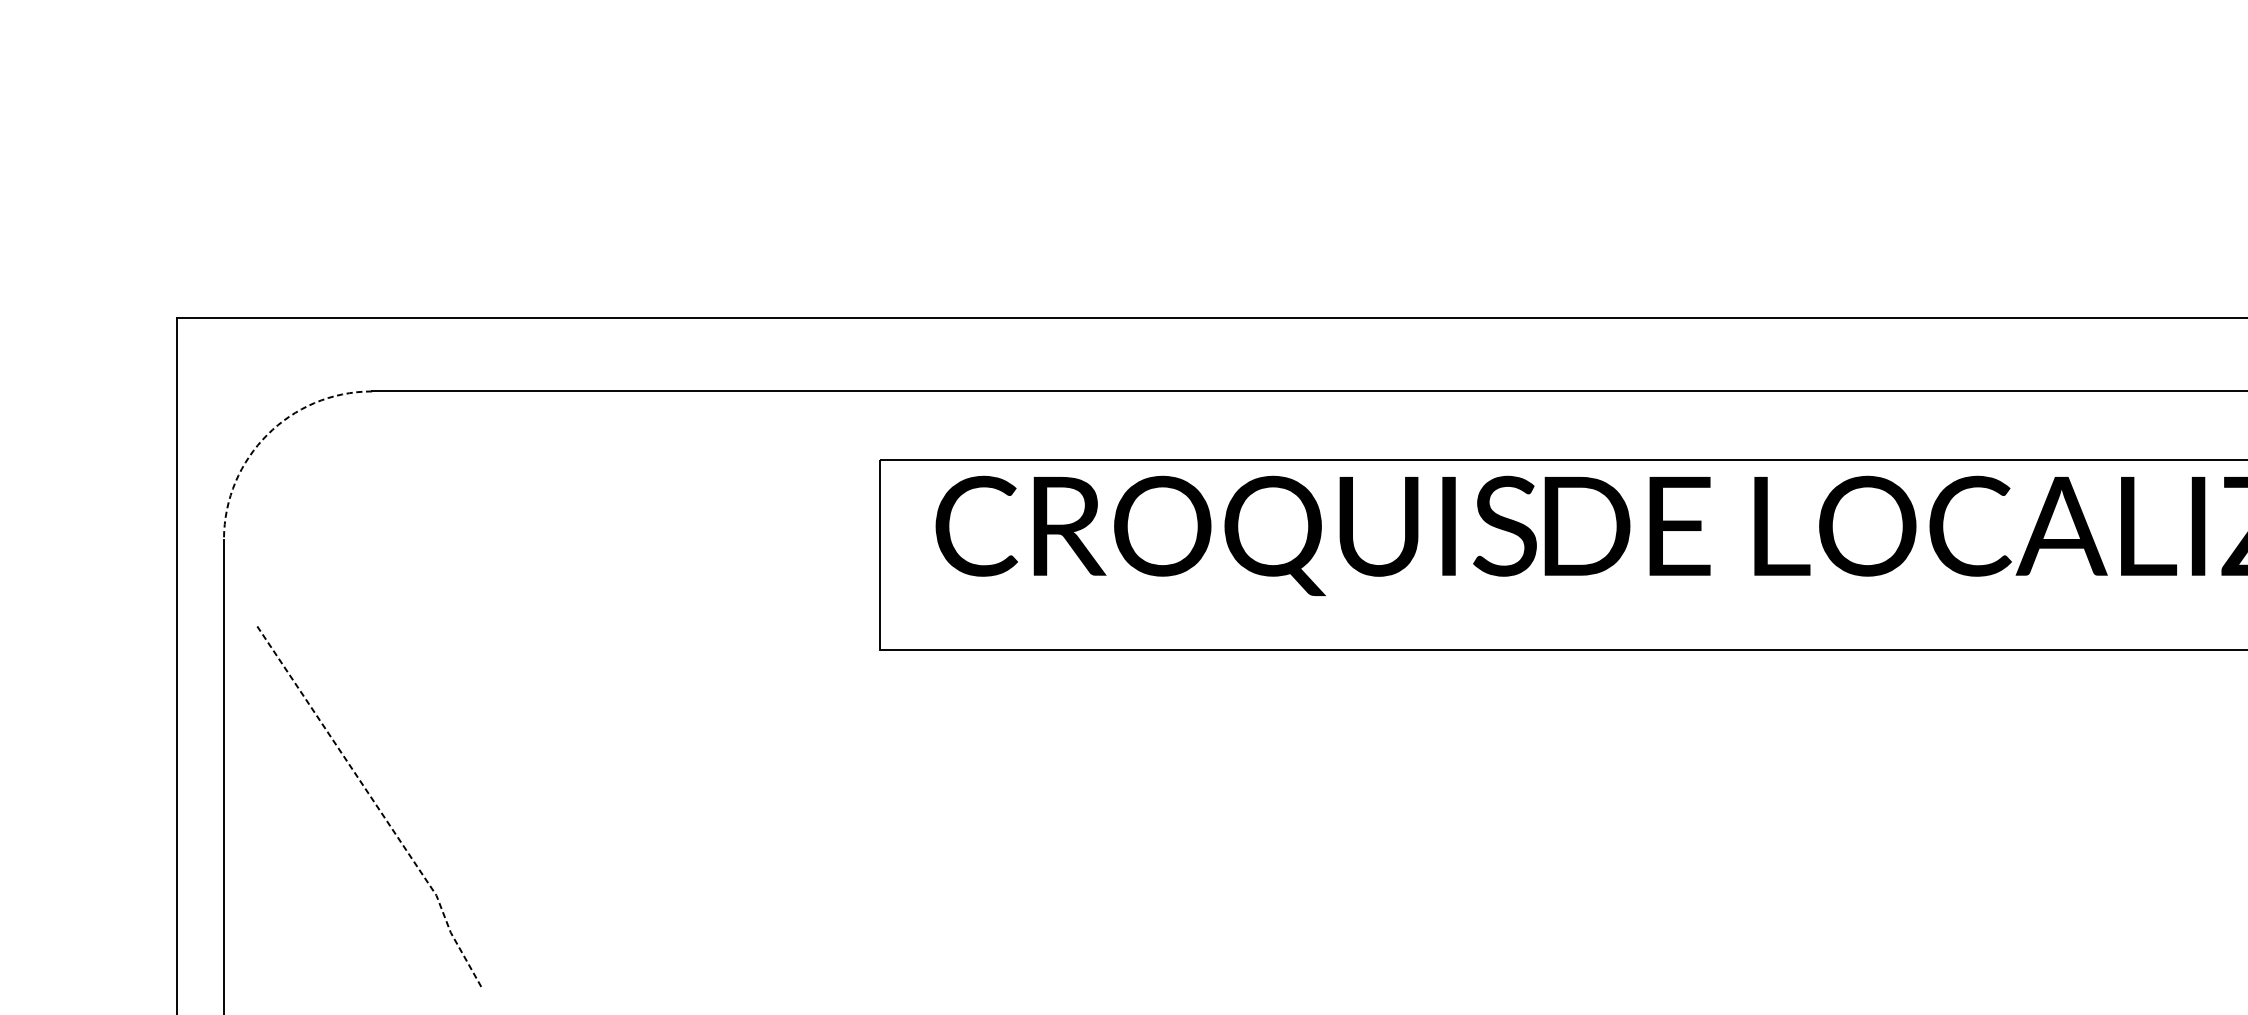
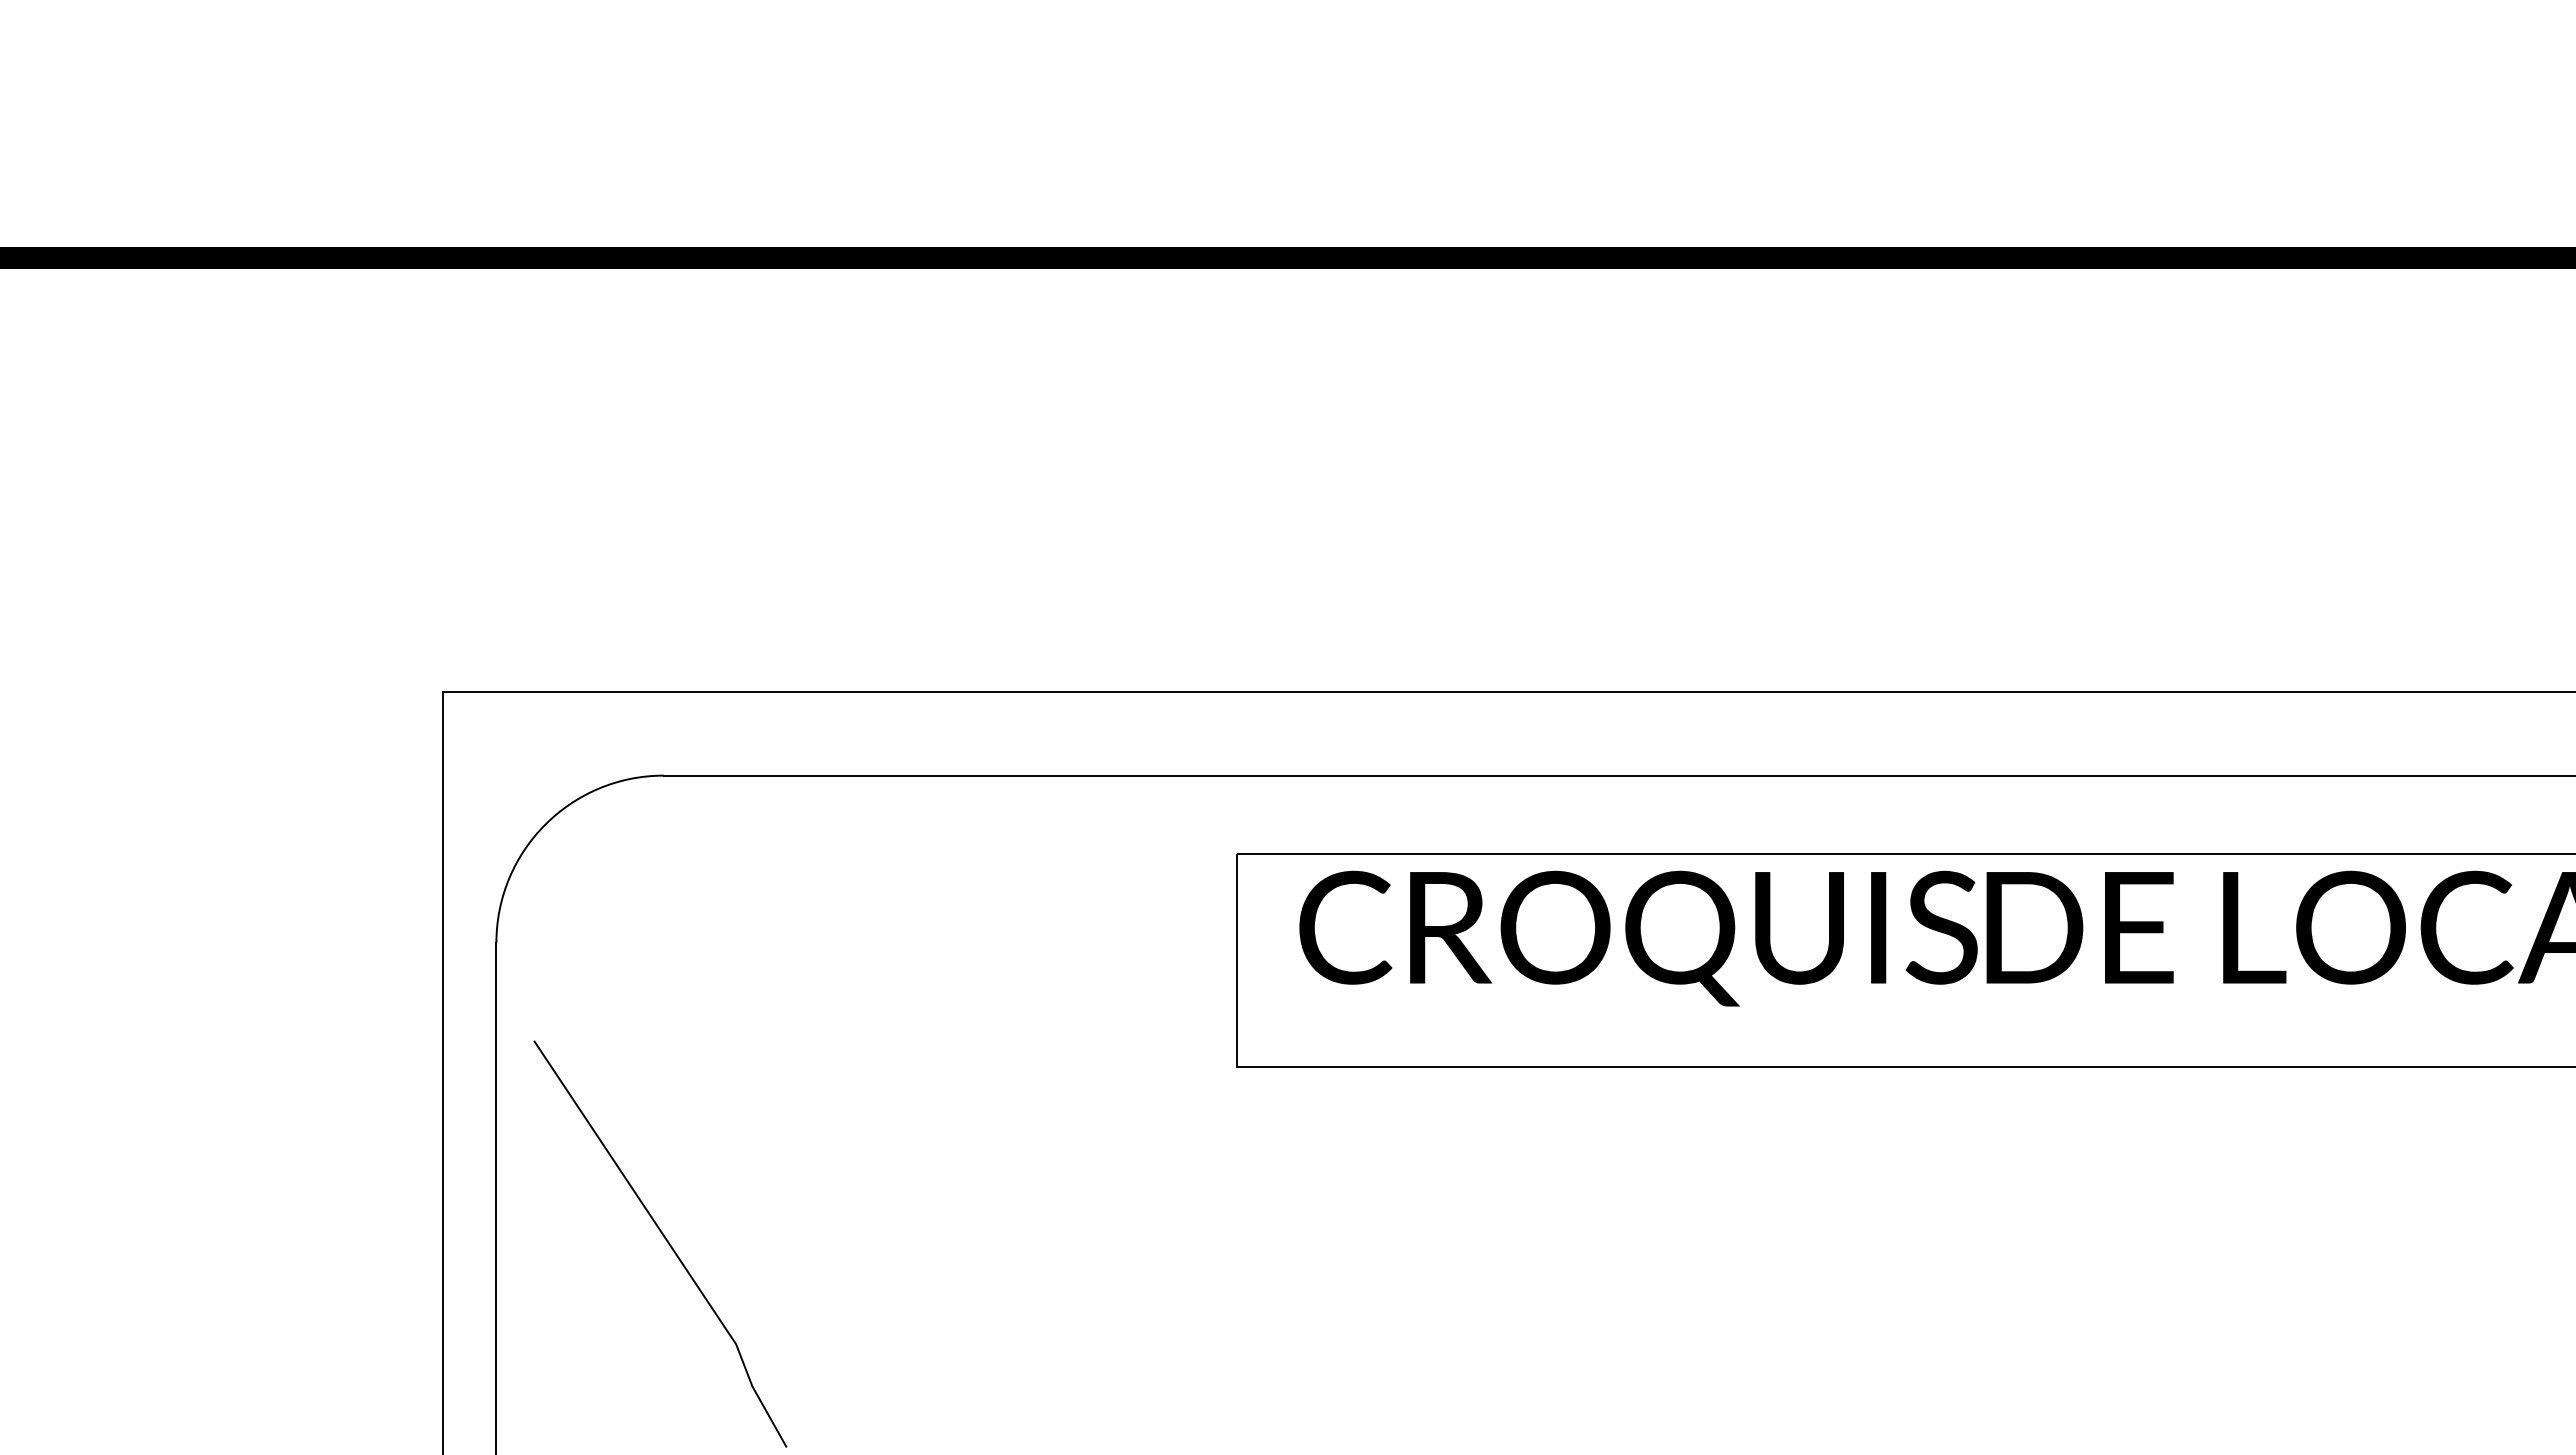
arc: (267, 434) -> (545, 824), dashed -> solid
line: (375, 804) -> (667, 1241), dashed -> solid

